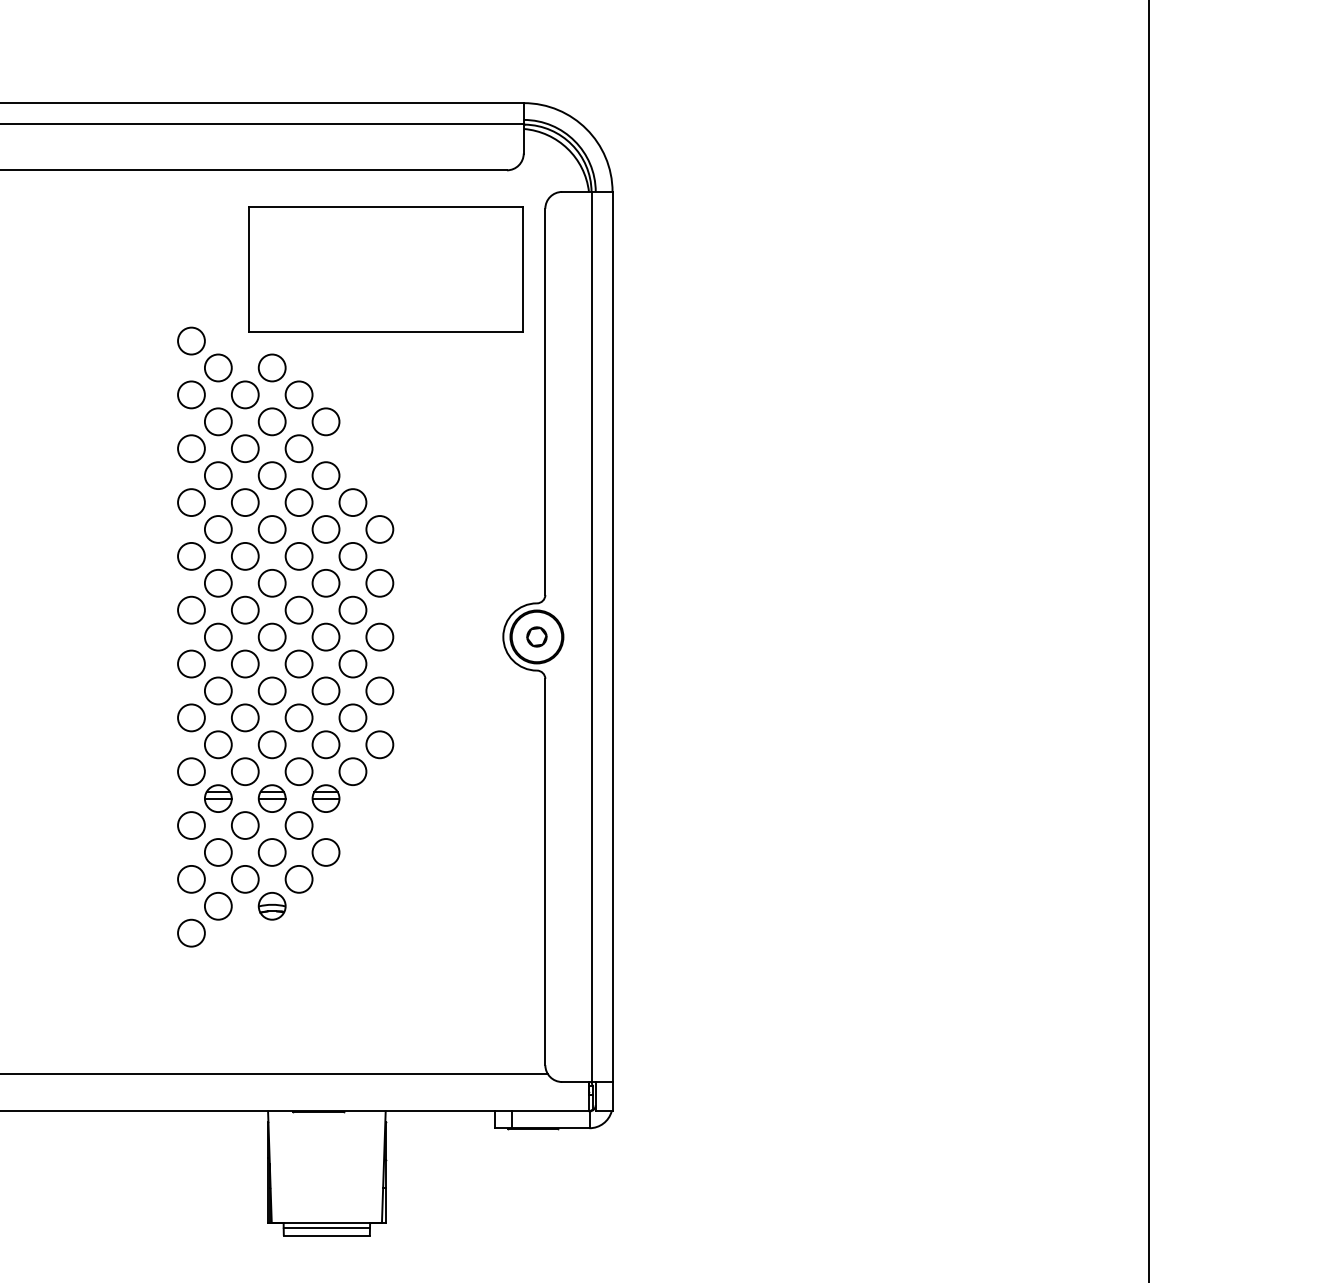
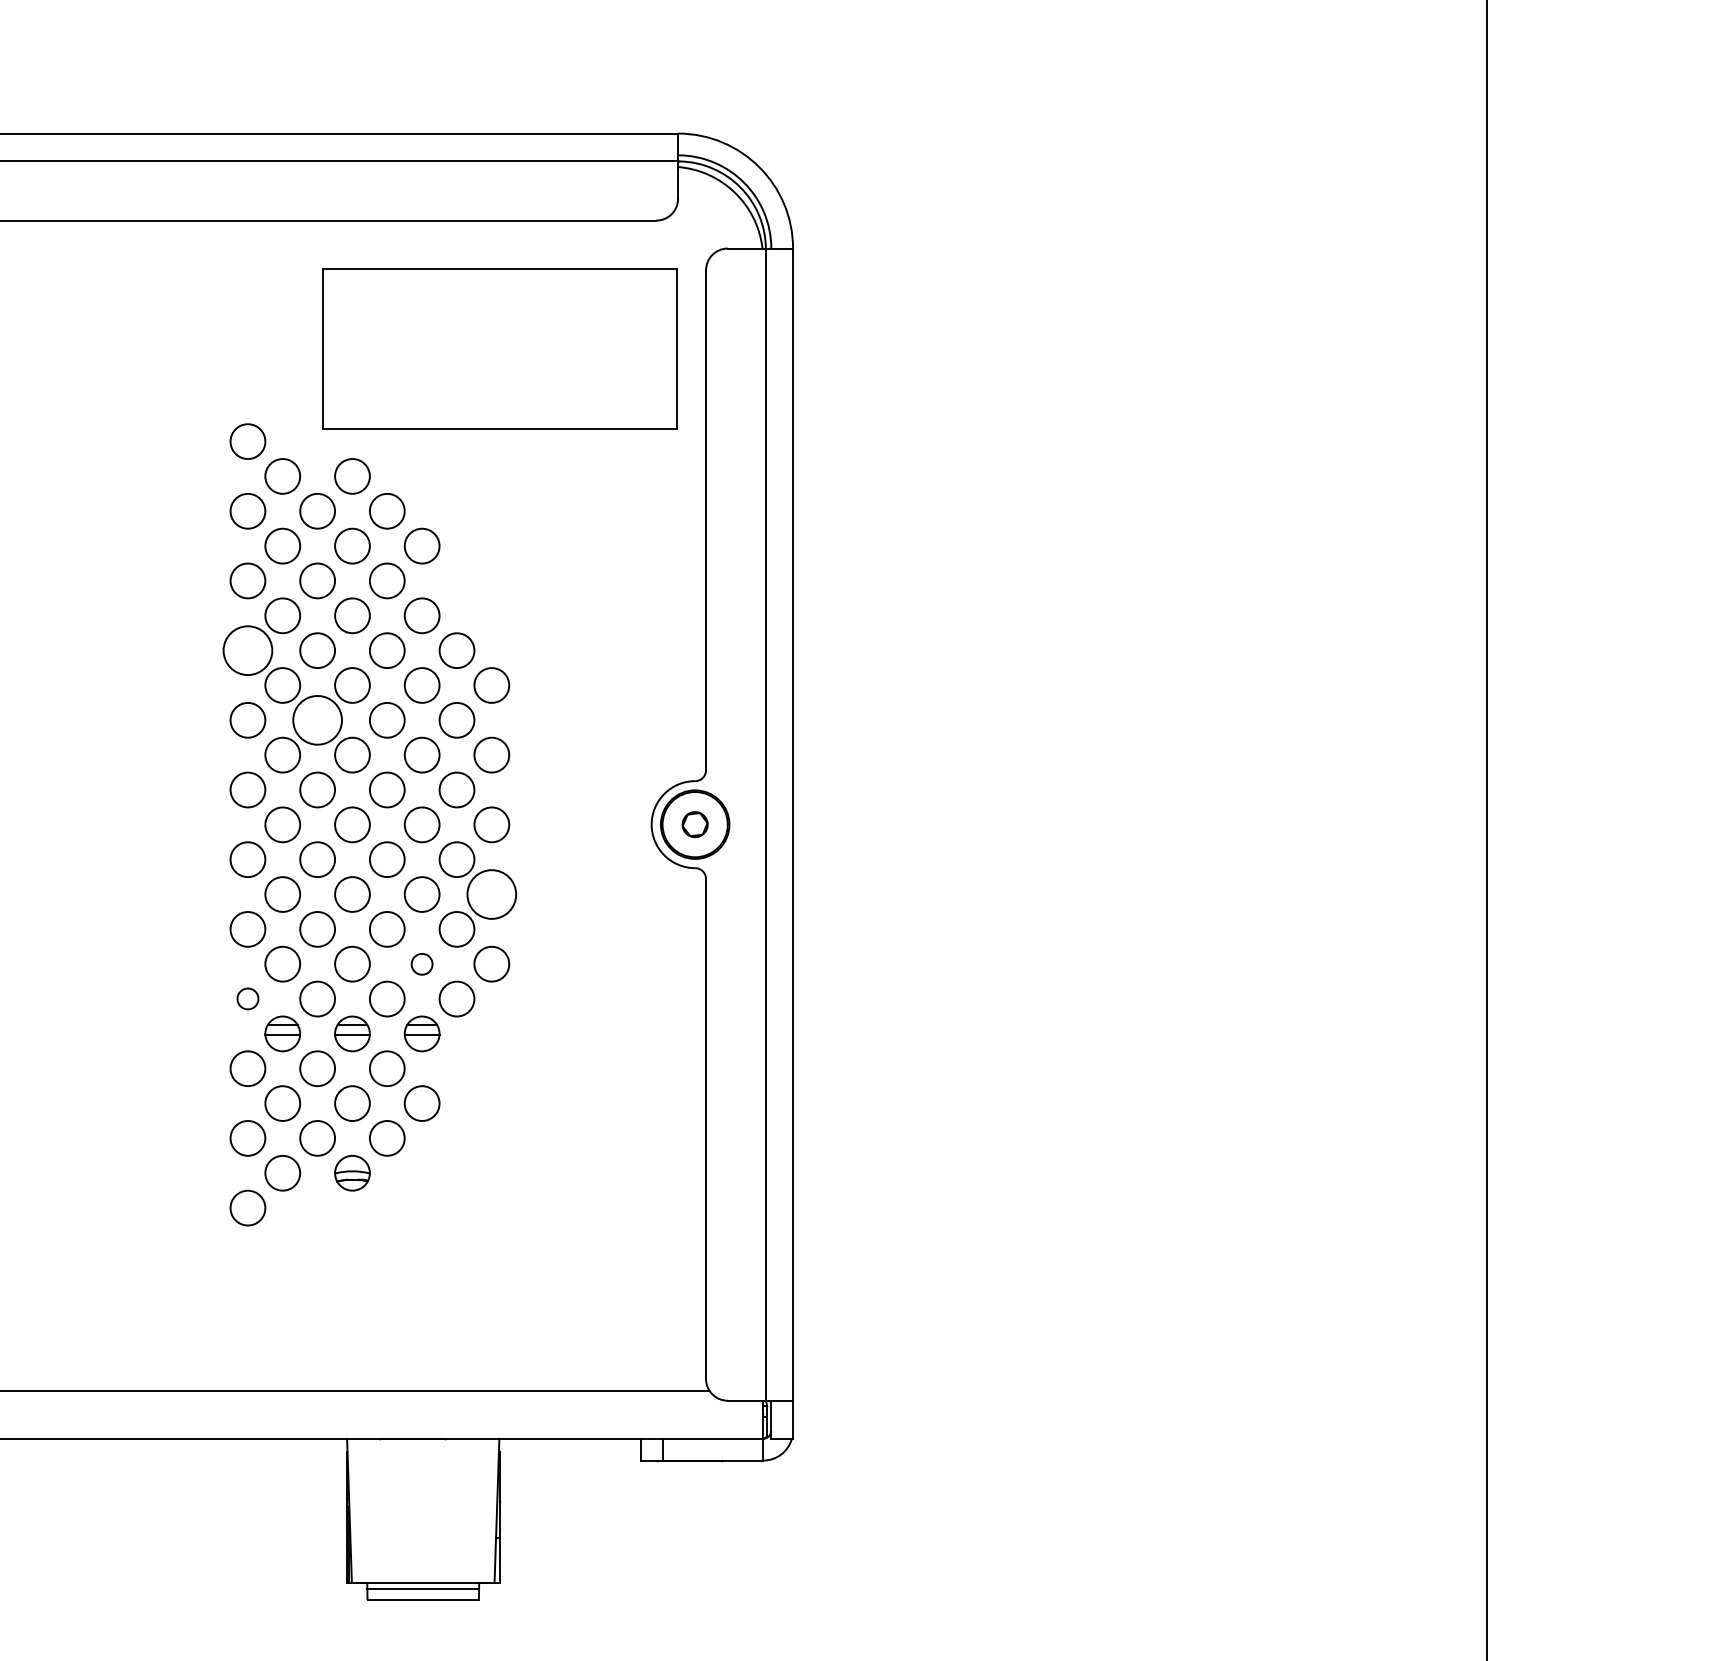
circle: (191, 502) -> (247, 650), size x1.4
circle: (244, 555) -> (316, 719), size x1.4
circle: (379, 690) -> (491, 893), size x1.4
circle: (325, 744) -> (421, 963), size x0.6
circle: (191, 771) -> (247, 998), size x0.6

